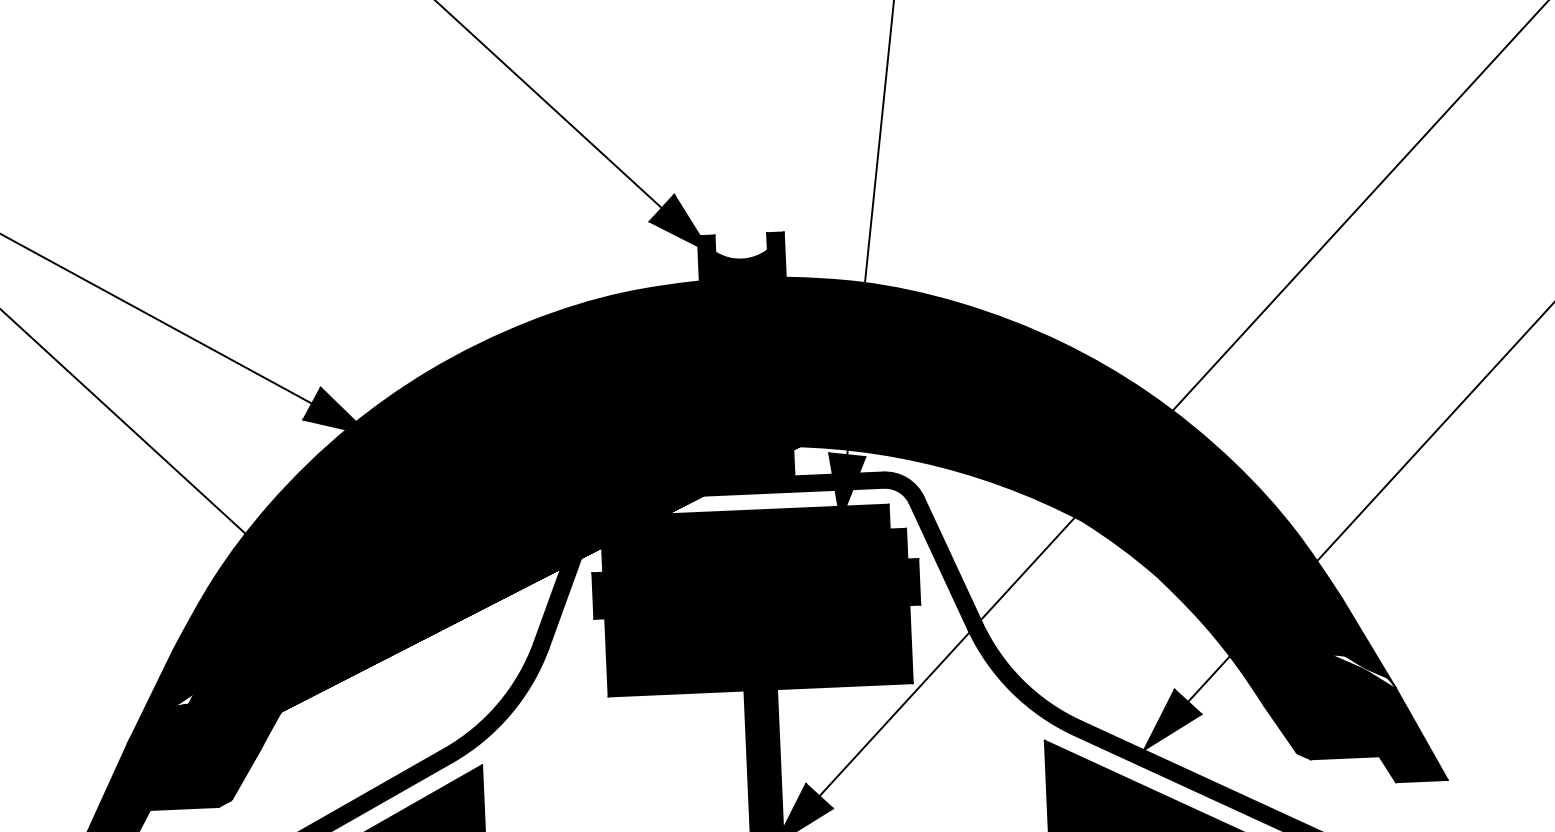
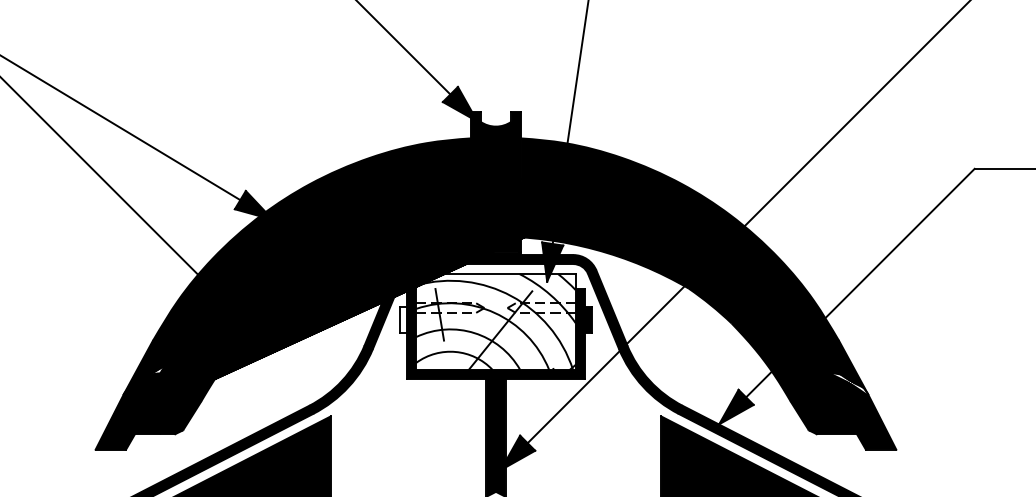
fill: (755, 591) -> (495, 321), removed
fill: (598, 594) -> (403, 319), removed

